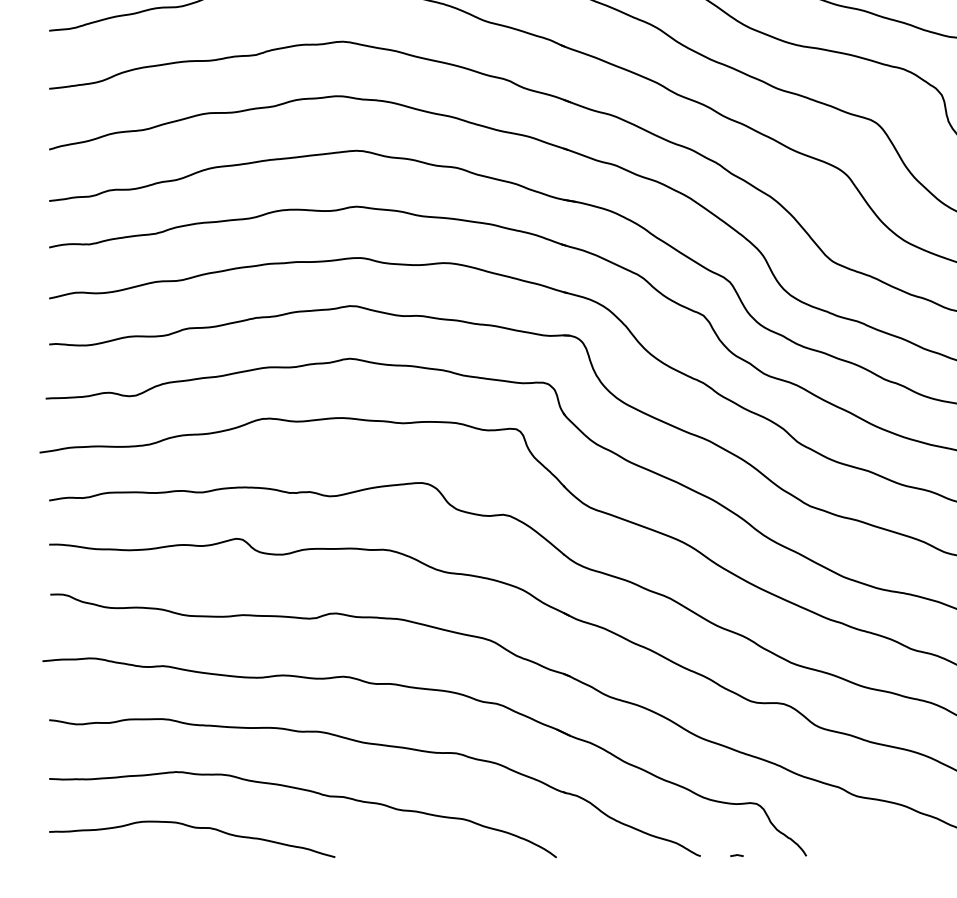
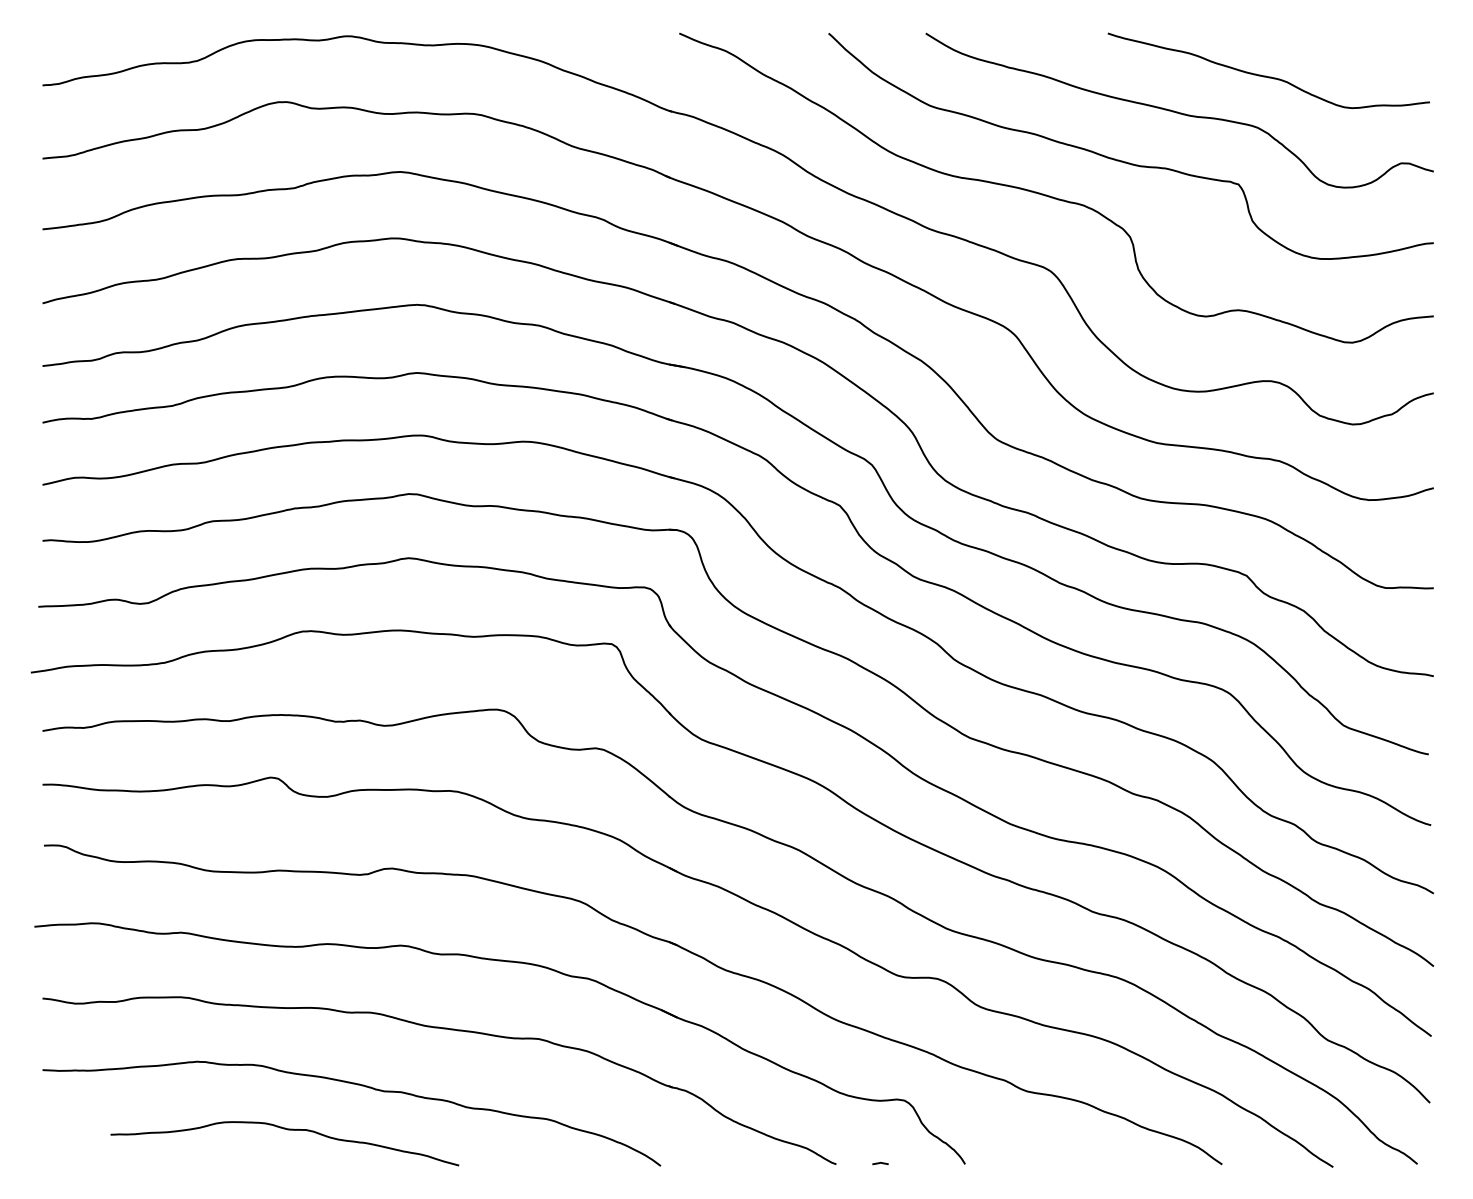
curve: (194, 828) -> (287, 1130), moved

